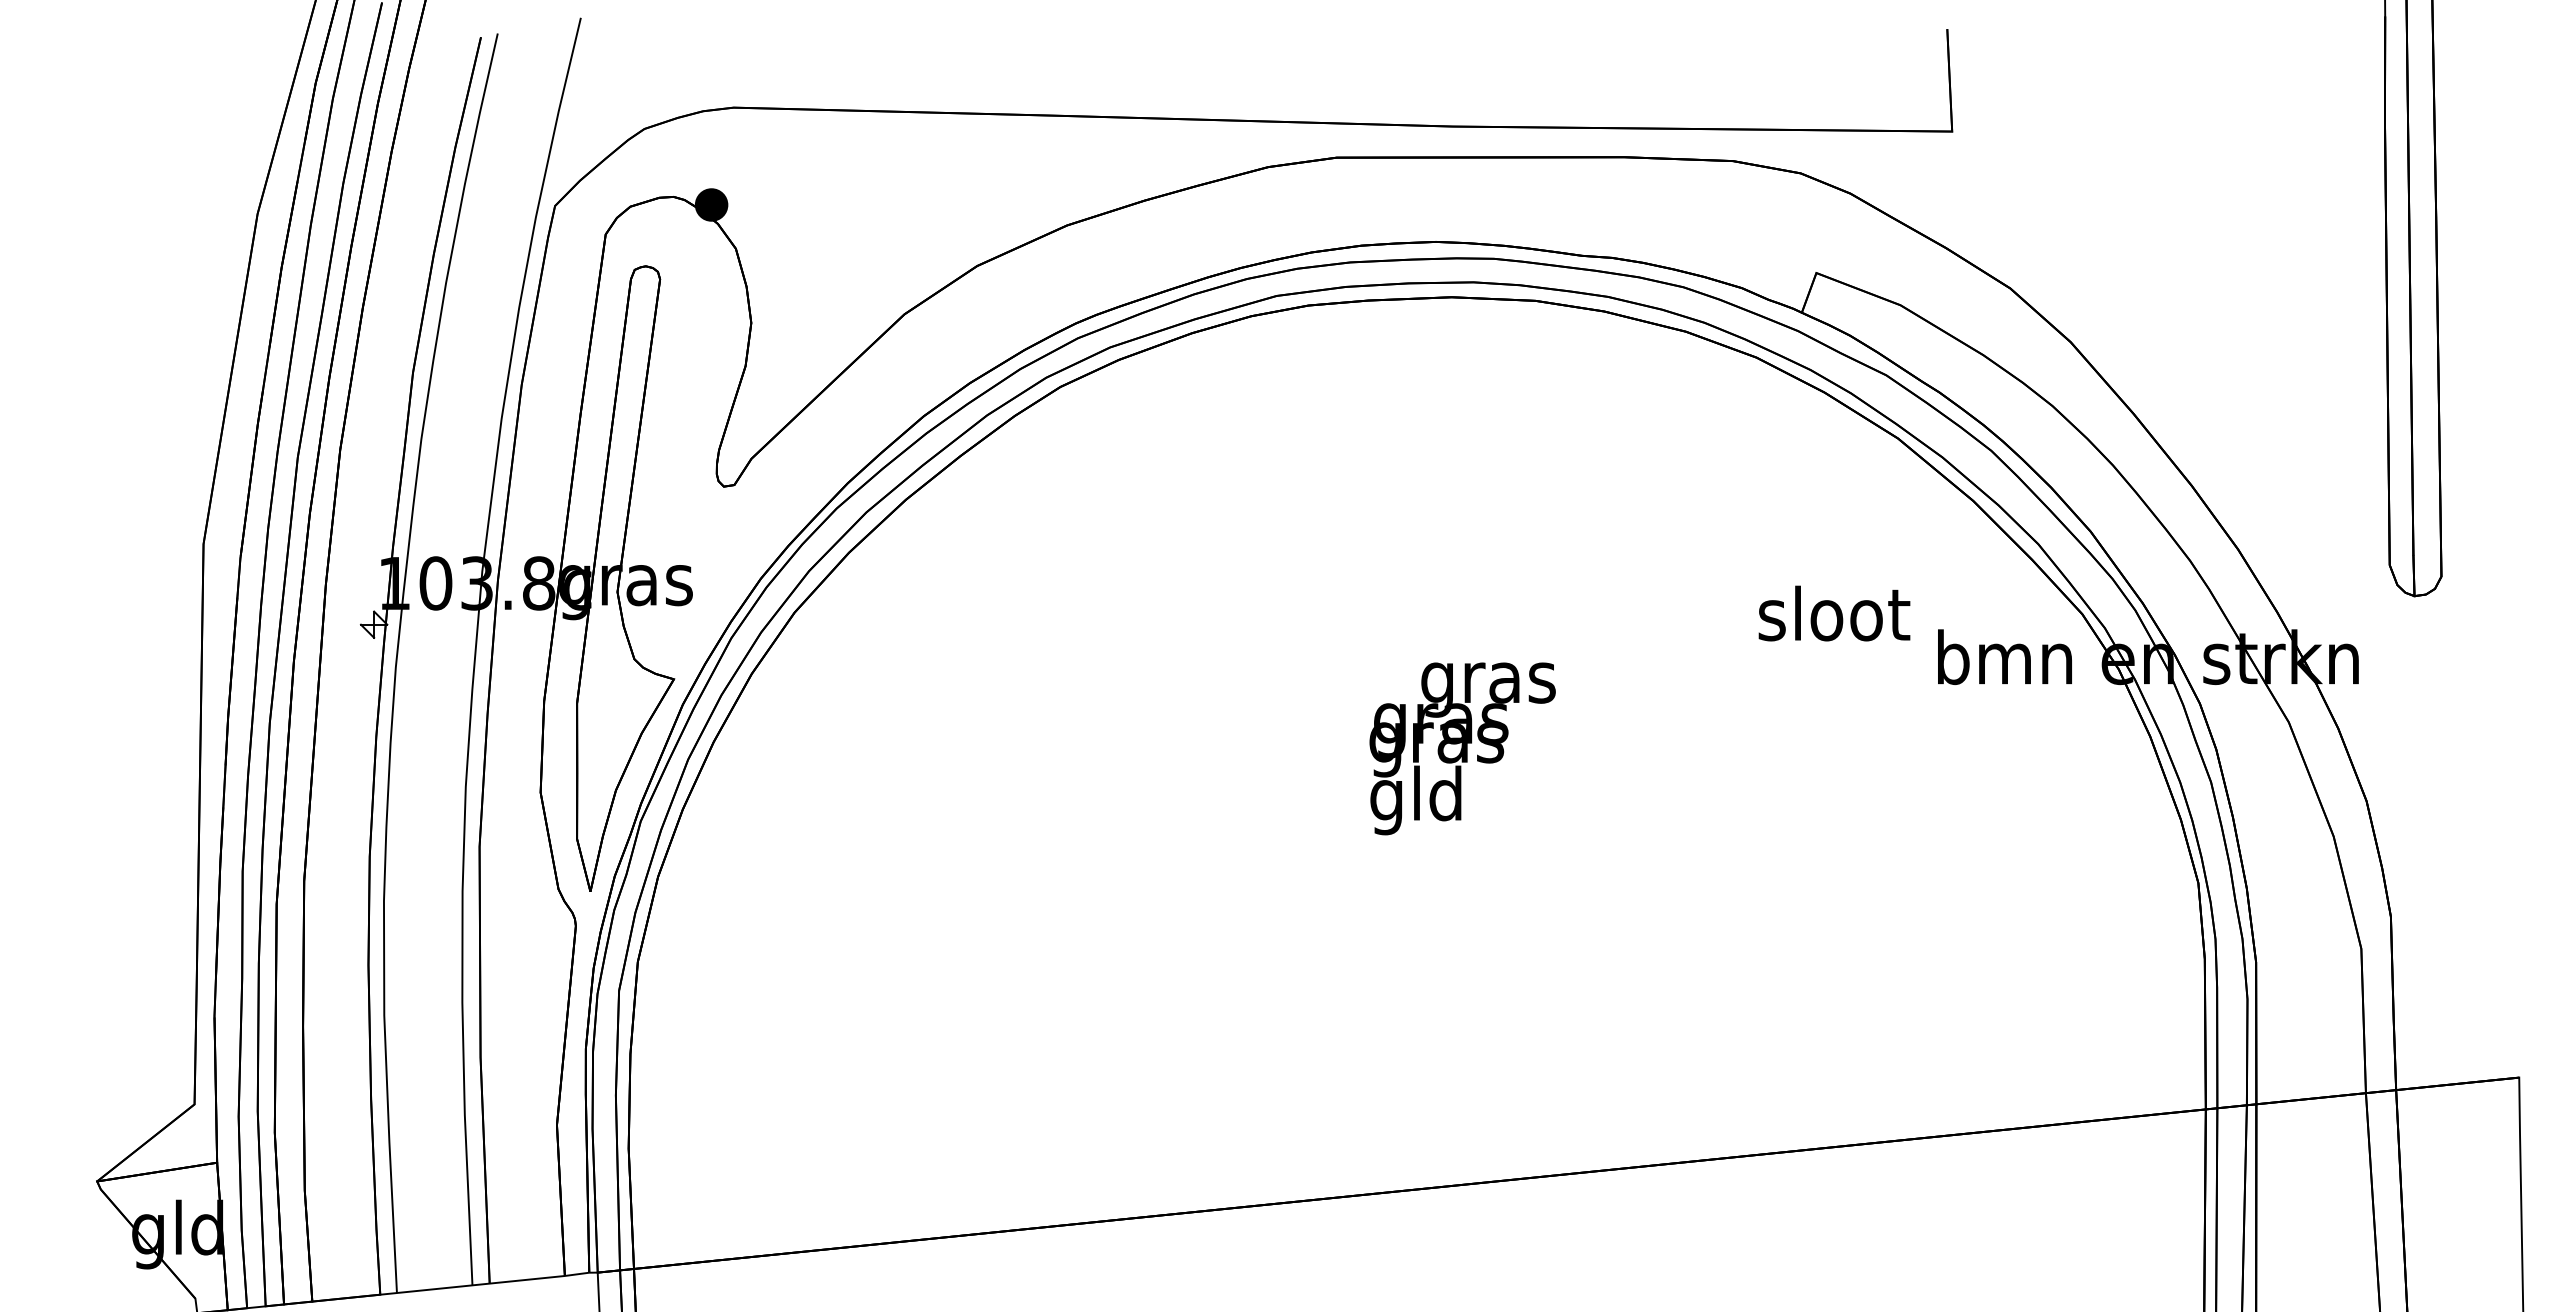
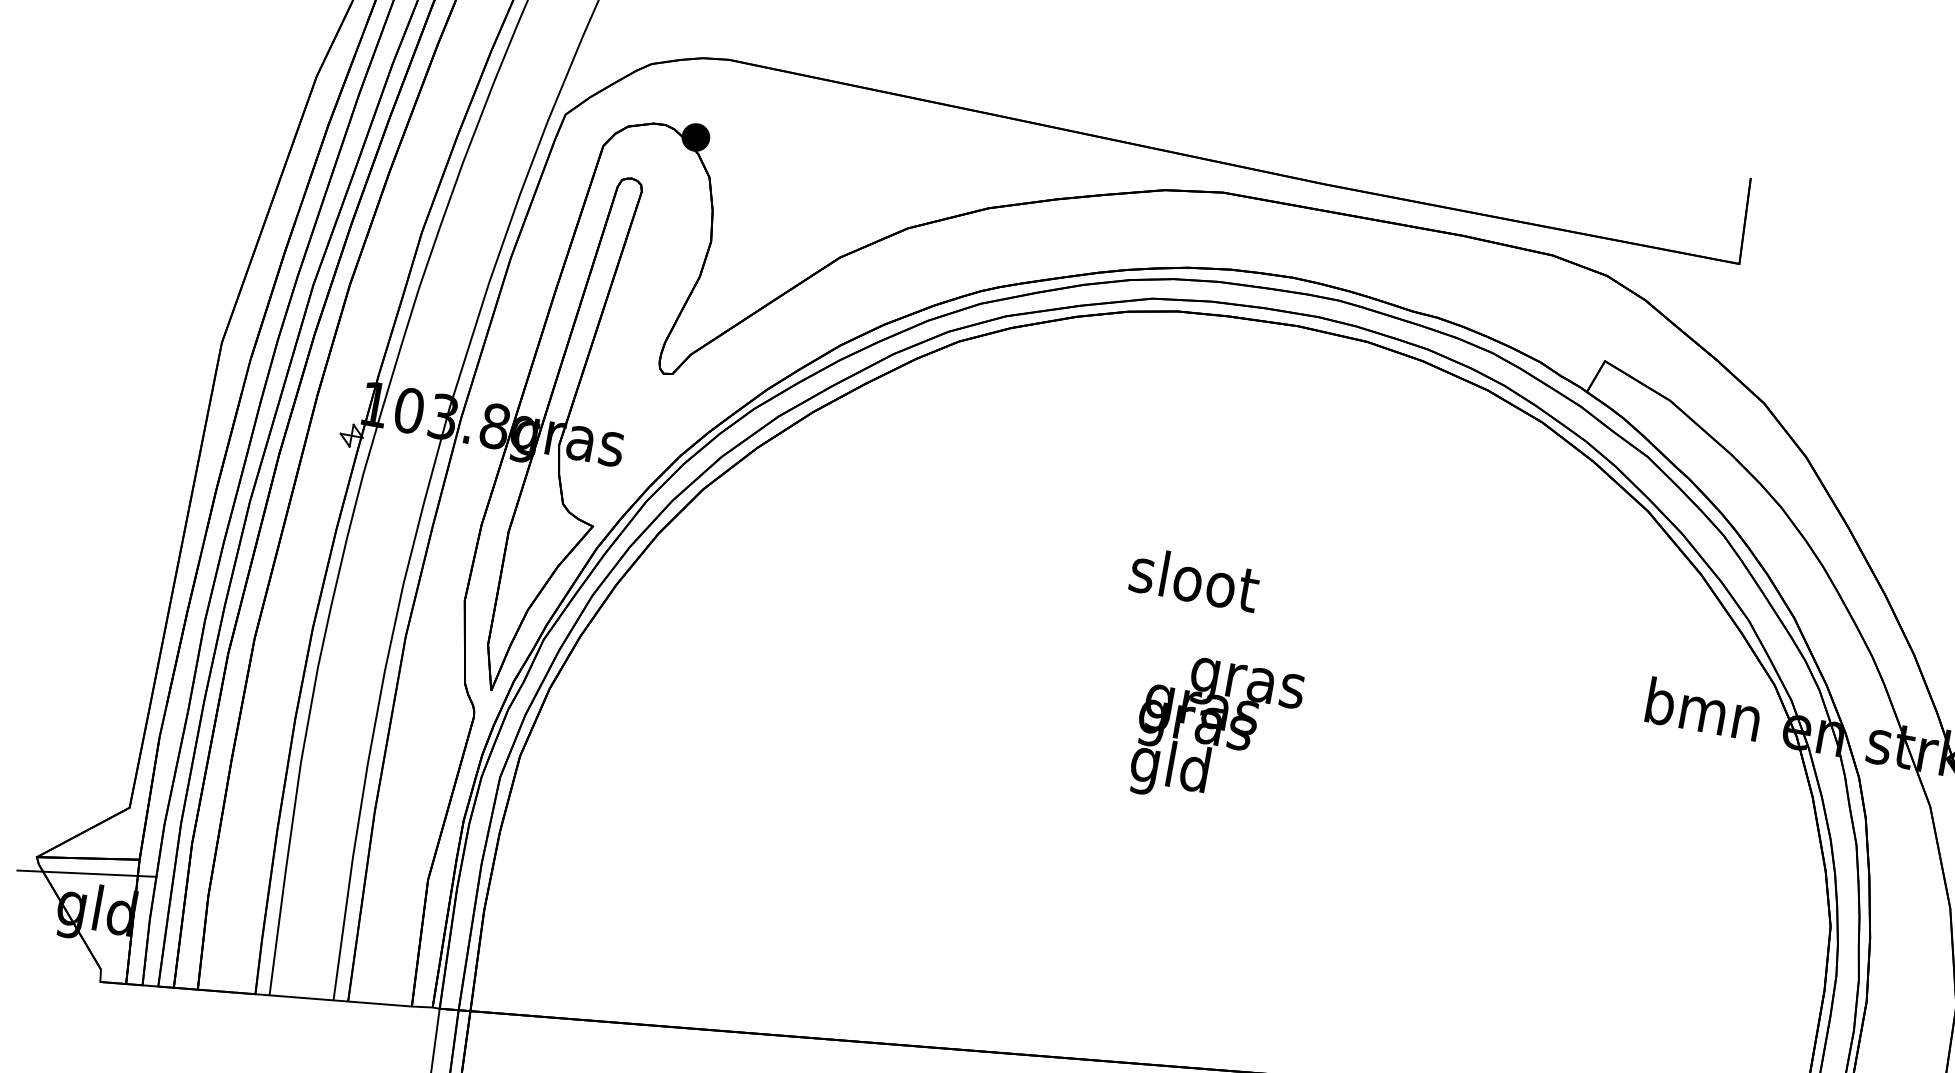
text: (1834, 613) -> (1194, 579), moved
text: (1462, 748) -> (1215, 733), moved
line: (158, 1190) -> (86, 873), added

